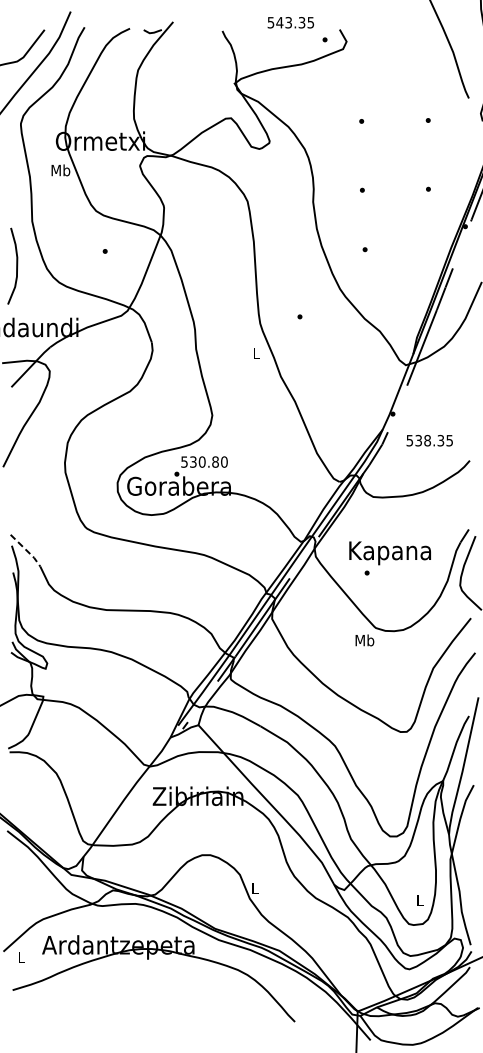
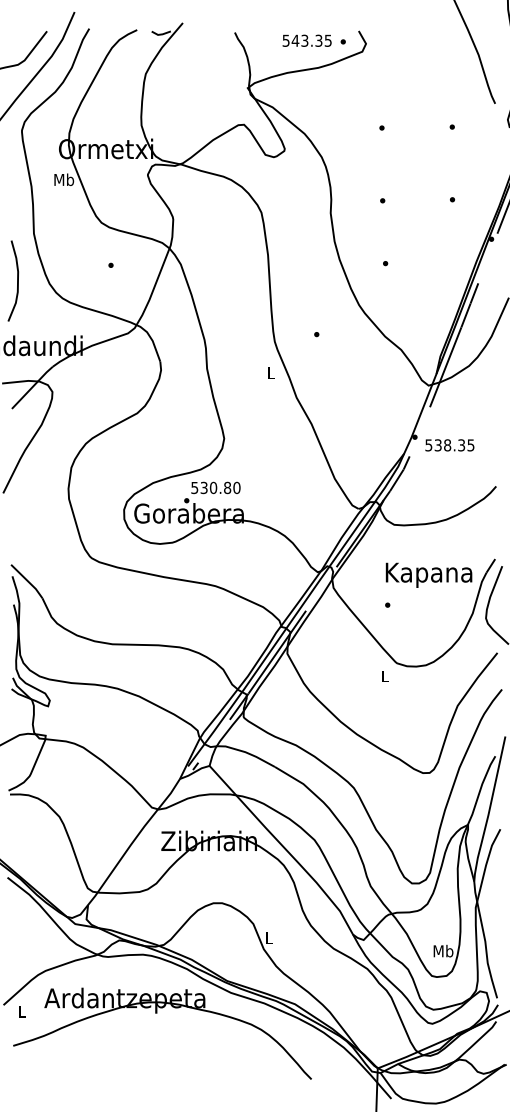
text: (290, 22) -> (306, 40), moved
text: (429, 440) -> (449, 445), moved
line: (27, 550) -> (28, 581), dashed -> solid
text: (389, 552) -> (428, 574), moved
text: (365, 640) -> (385, 676), Mb -> L
text: (419, 899) -> (443, 950), L -> Mb

